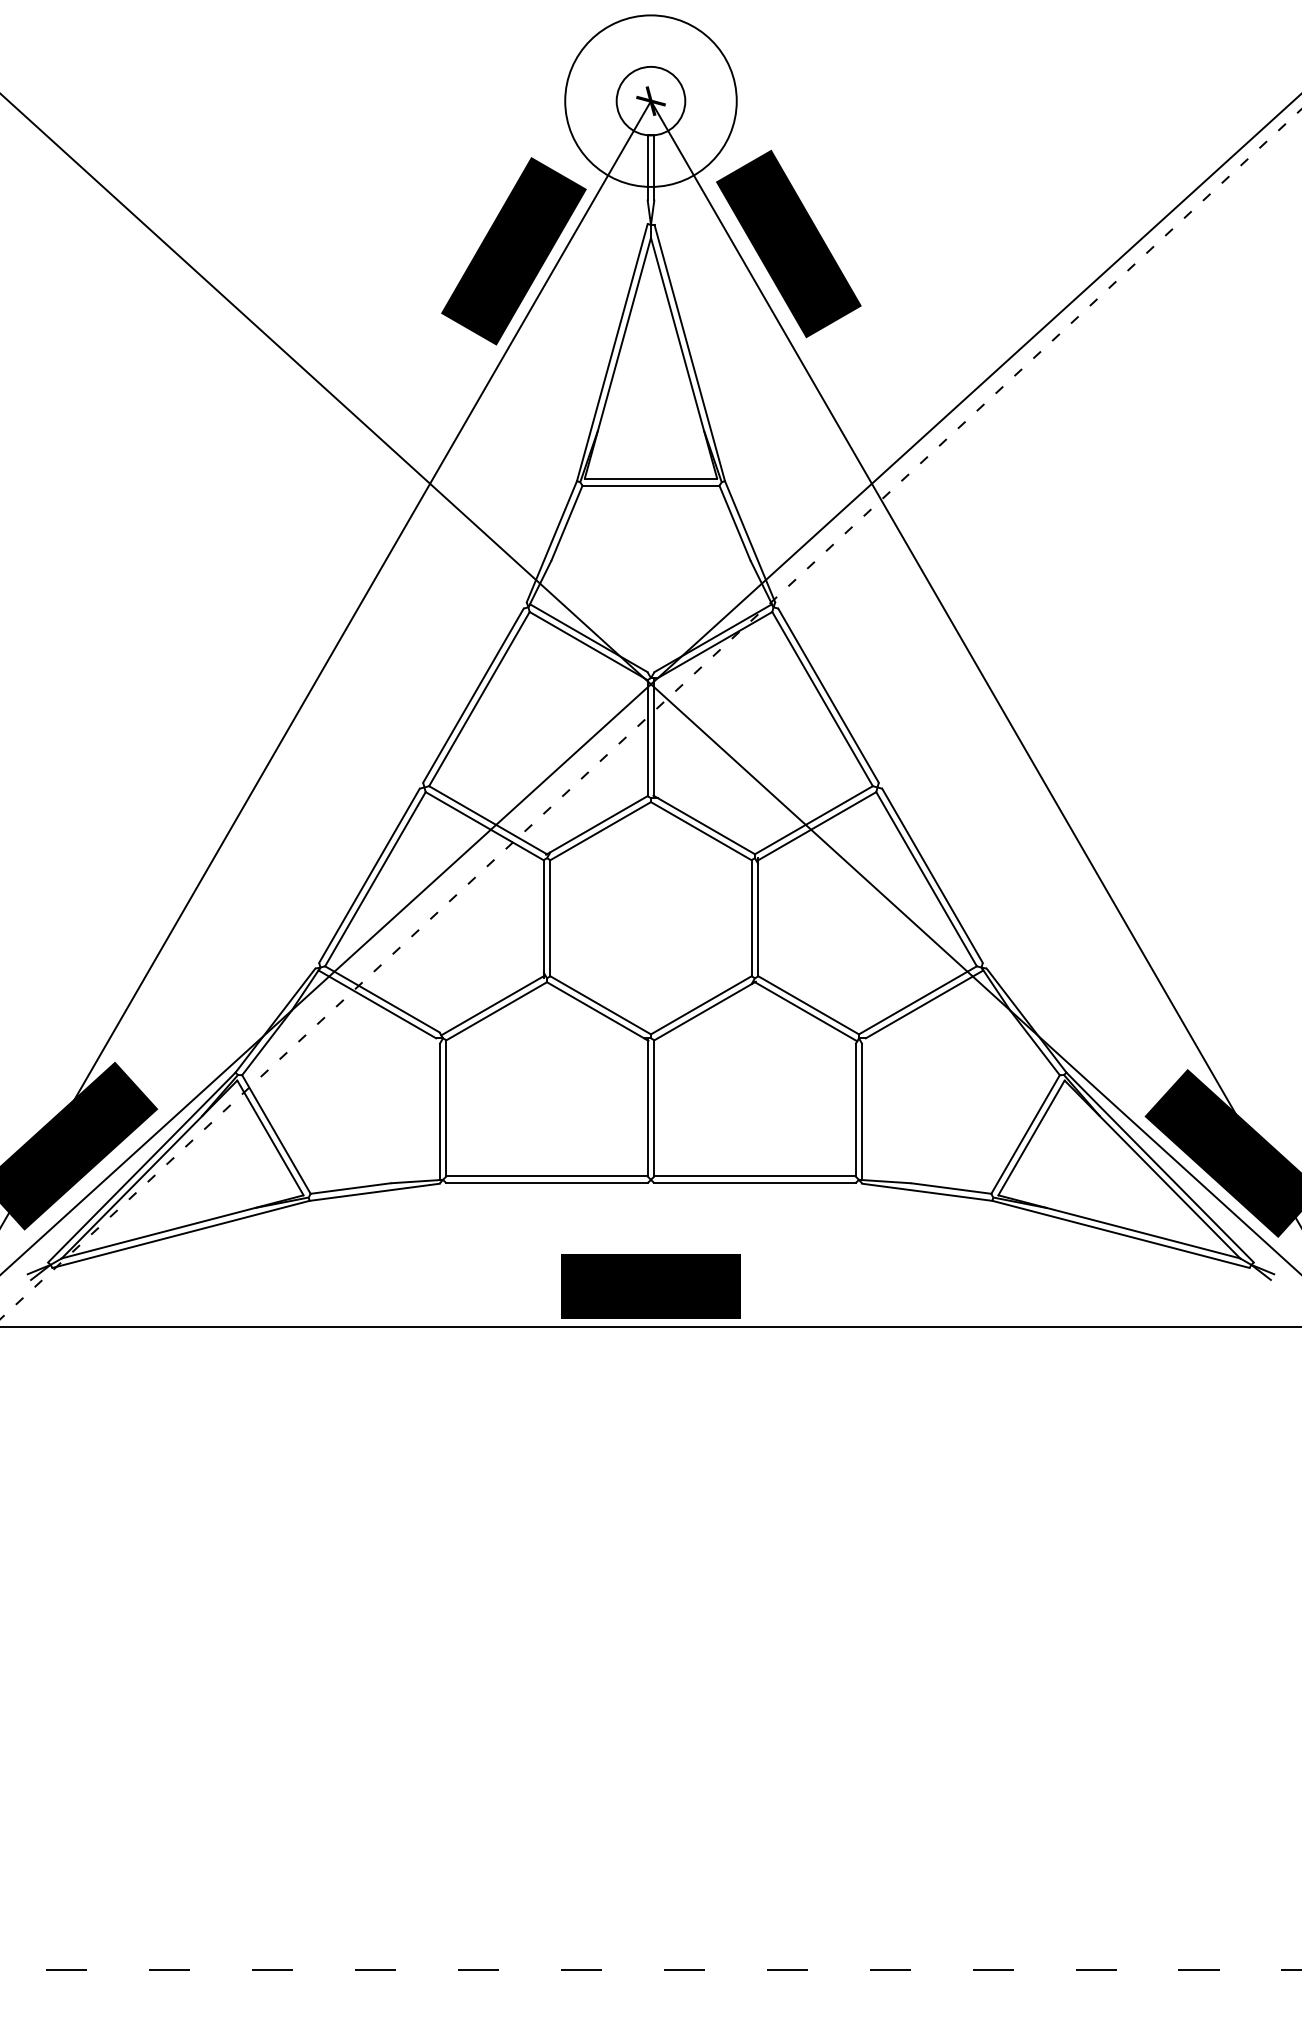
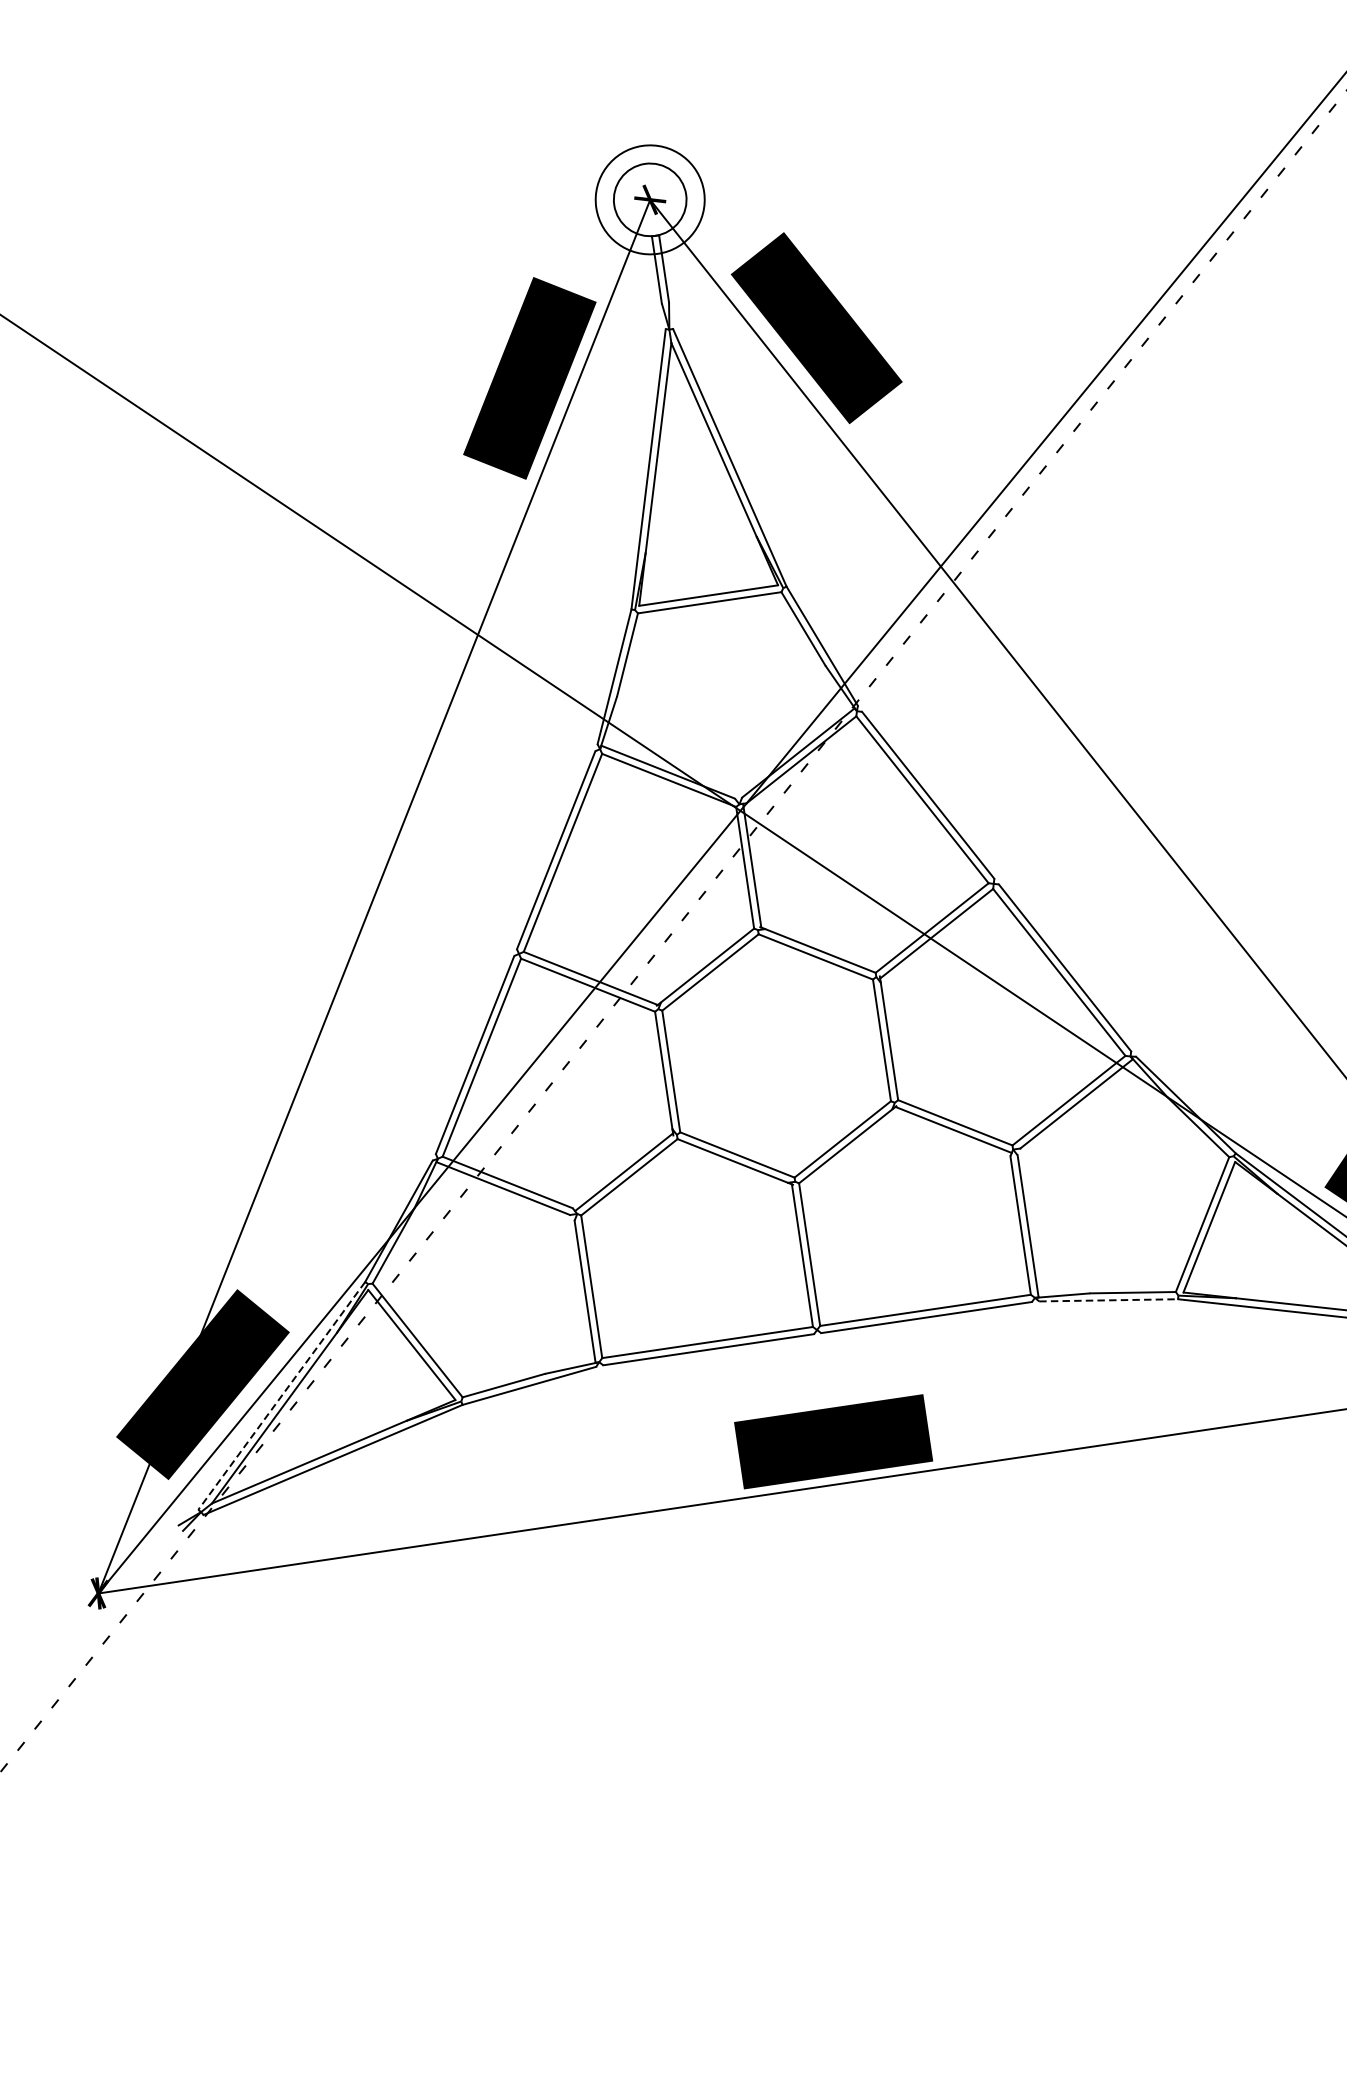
circle: (650, 100) -> (649, 199), size x0.6
line: (141, 1167) -> (281, 1395), solid -> dashed
line: (927, 1192) -> (1108, 1300), solid -> dashed

